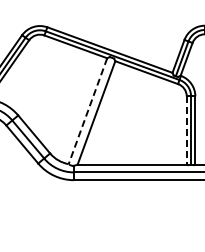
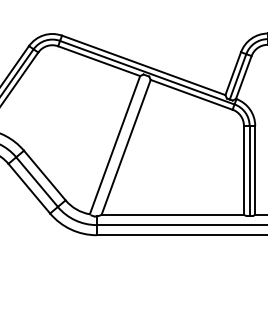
line: (87, 111) -> (114, 145), dashed -> solid
line: (186, 130) -> (243, 170), dashed -> solid

